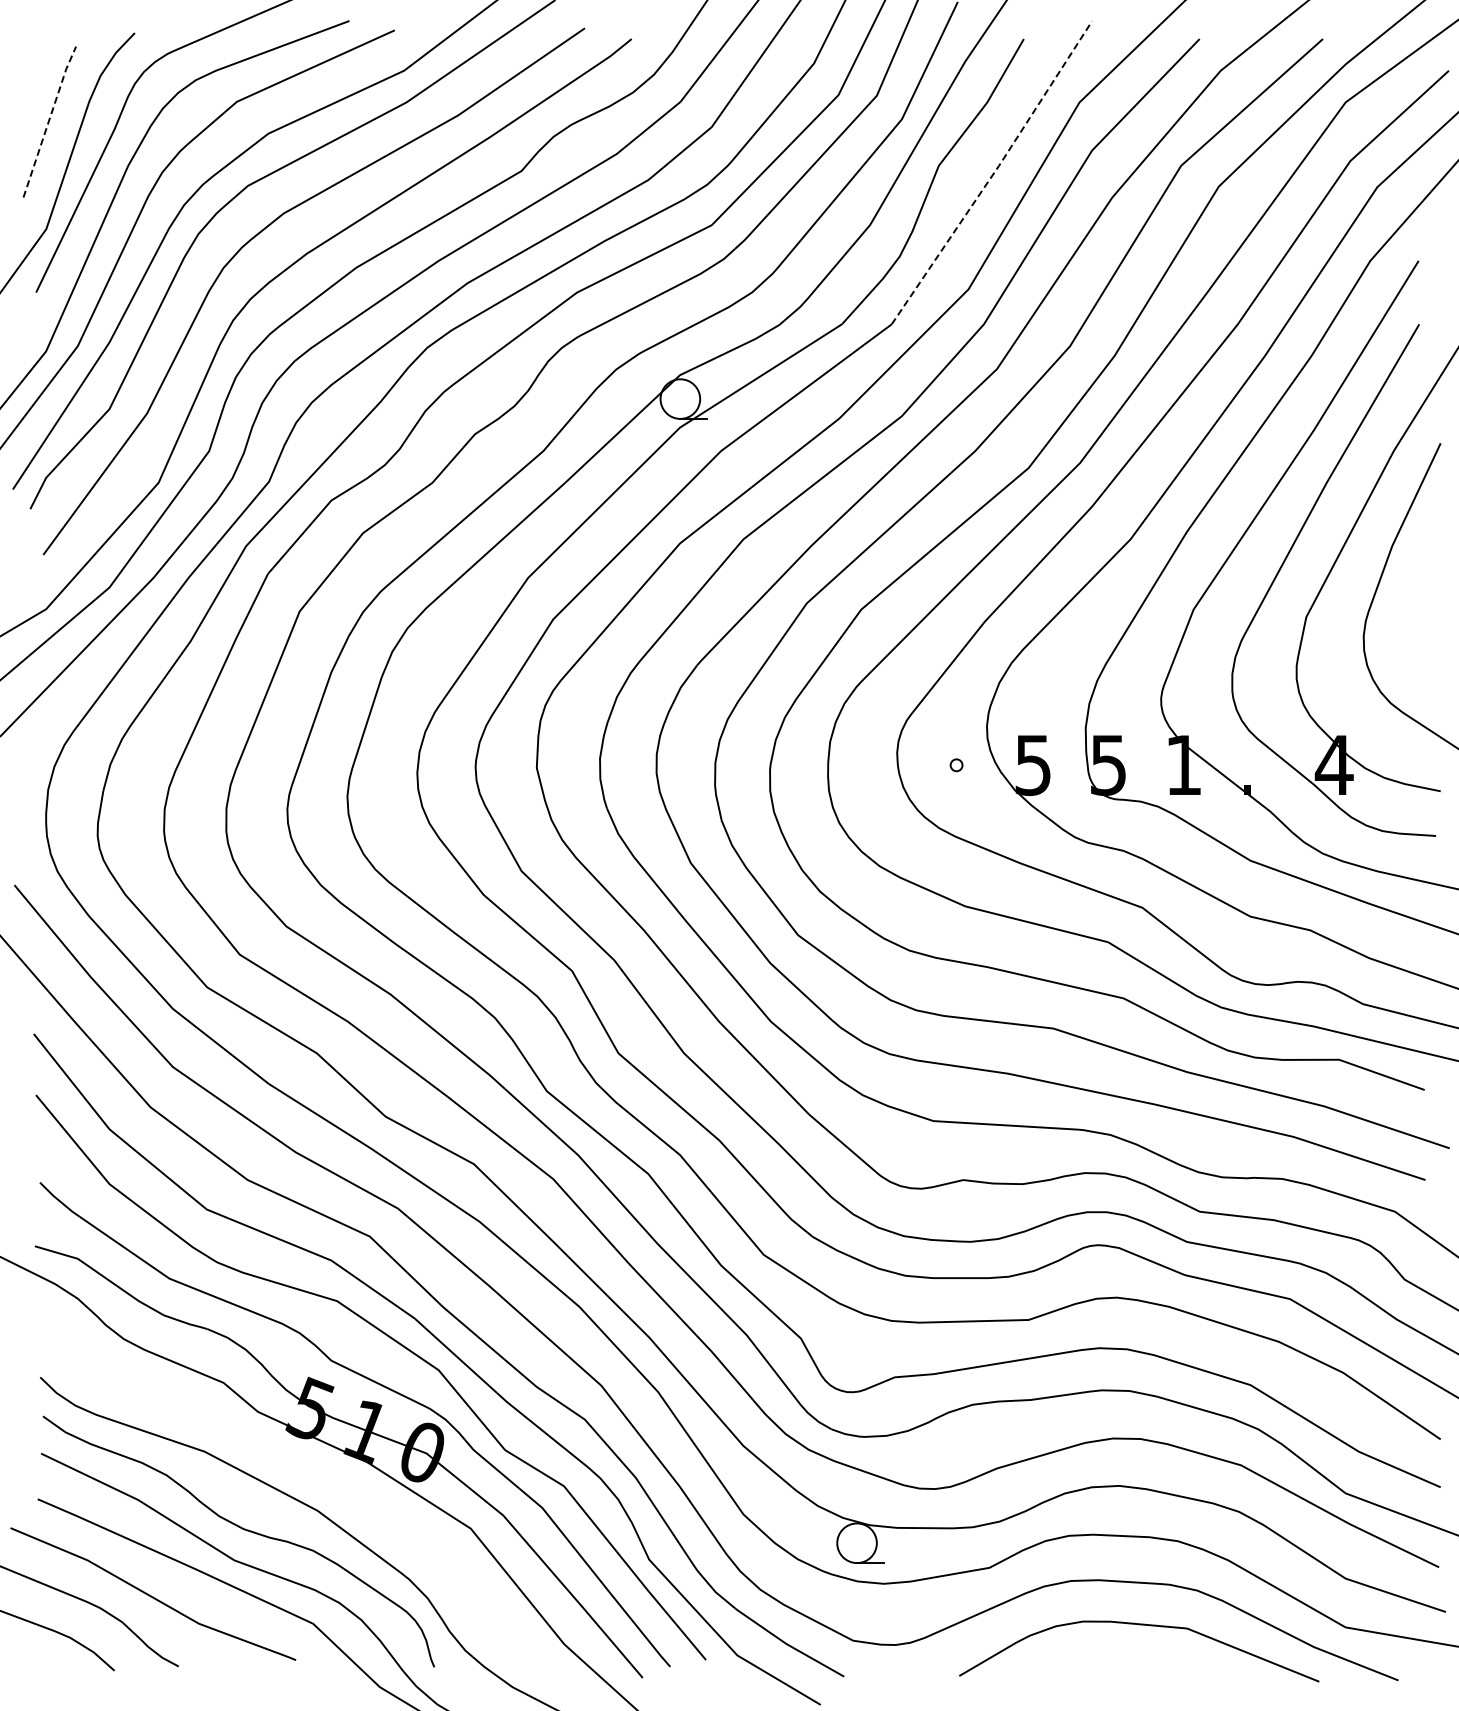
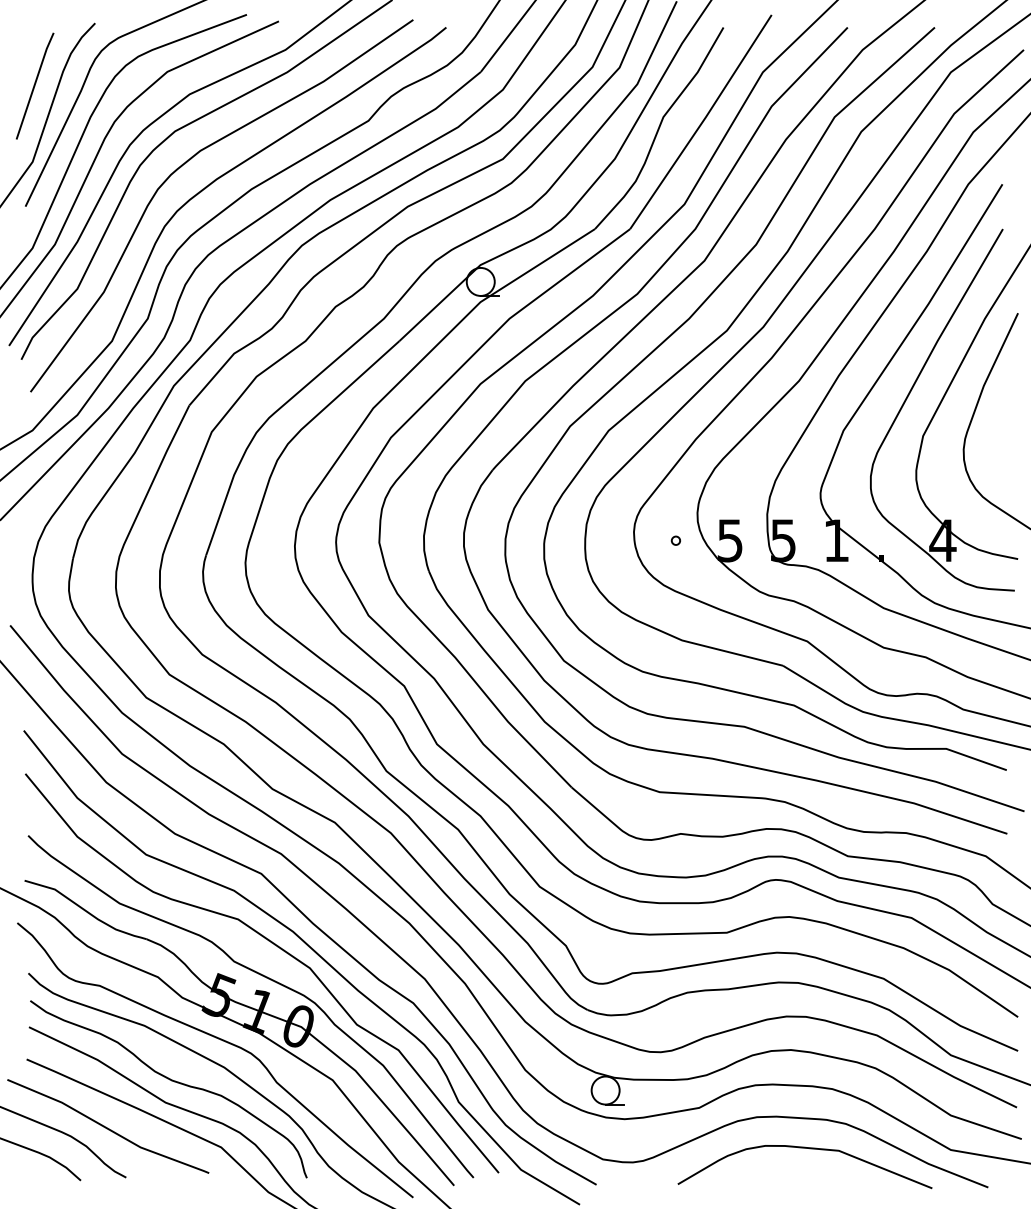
line: (48, 121) -> (34, 85), dashed -> solid
line: (994, 173) -> (702, 122), dashed -> solid
curve: (315, 1473) -> (222, 1041), added

